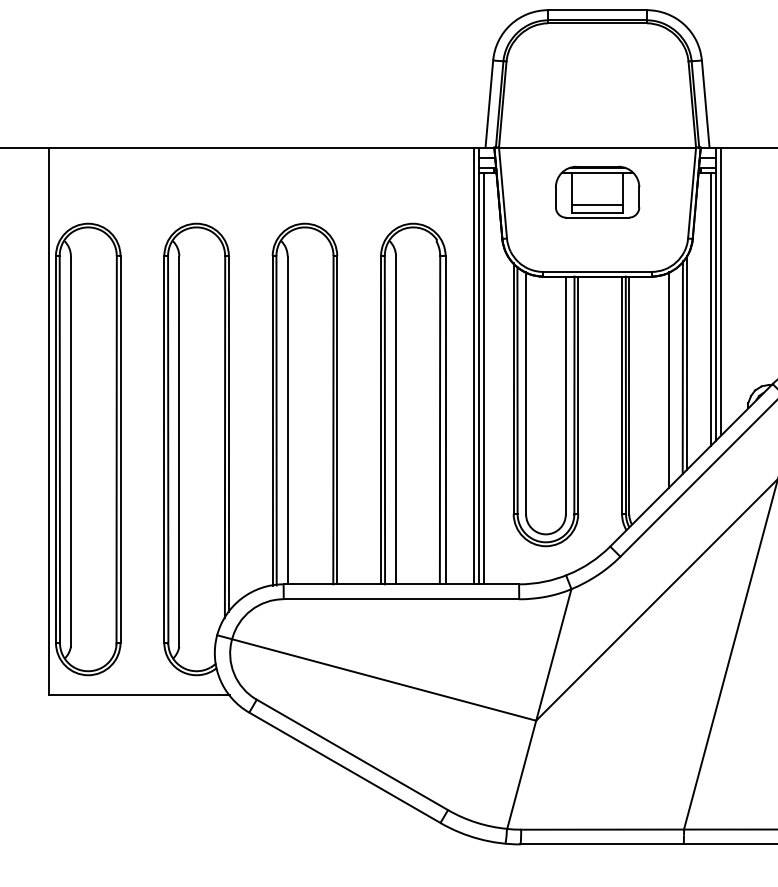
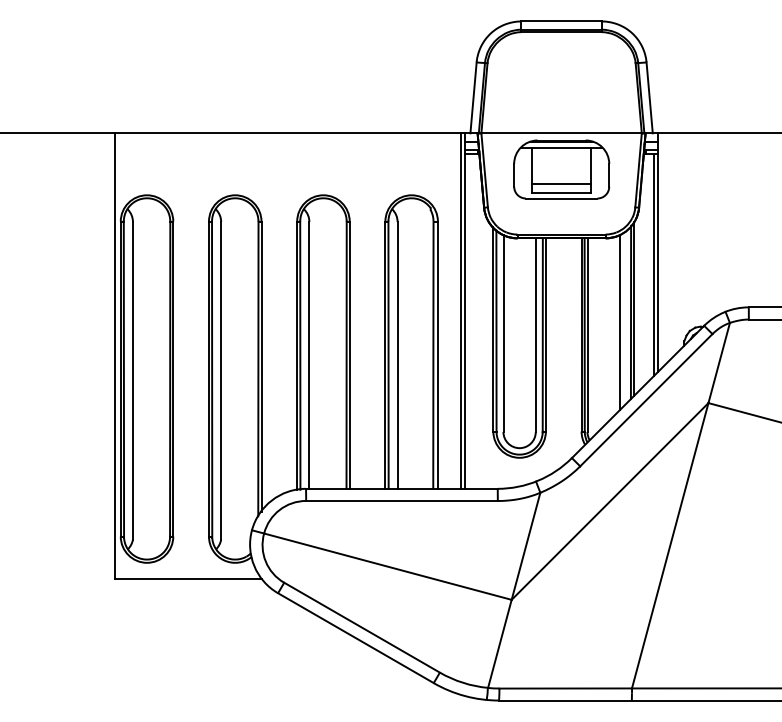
part: (597, 192) -> (561, 169), size x1.4
line: (721, 291) -> (662, 250), removed
line: (484, 378) -> (469, 321), removed

